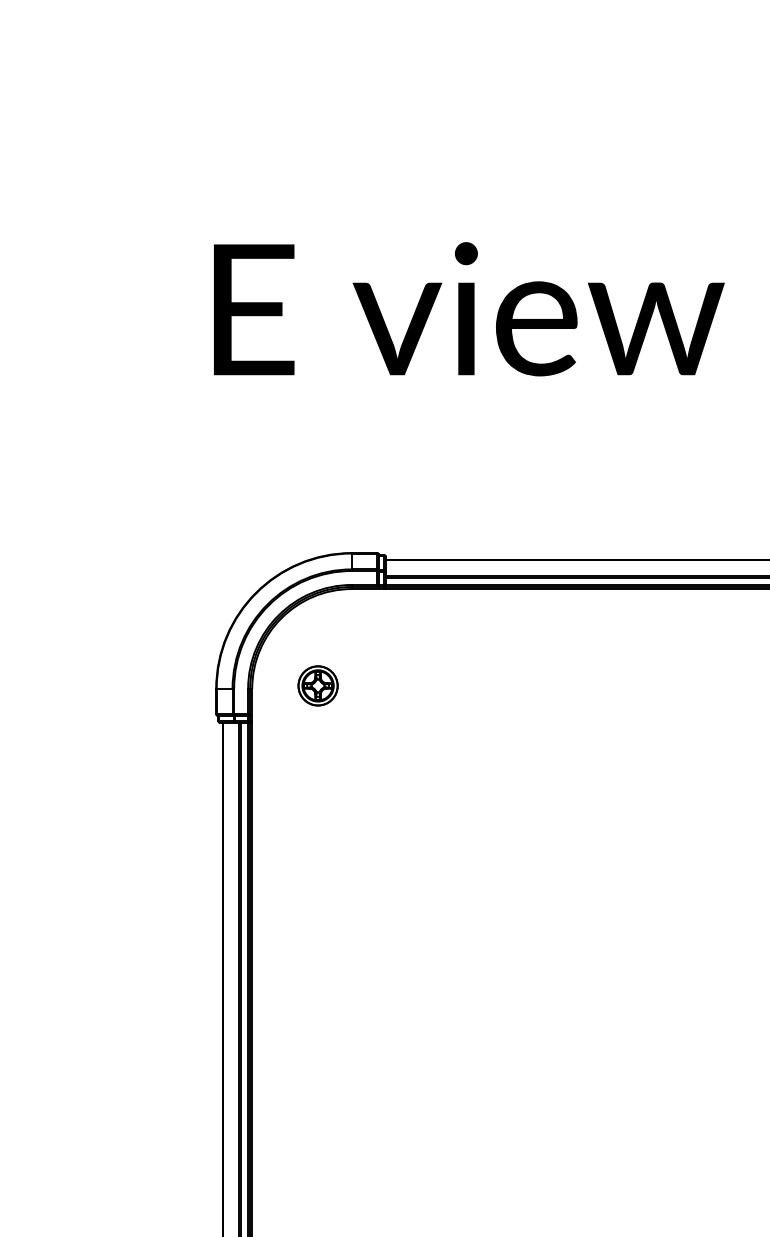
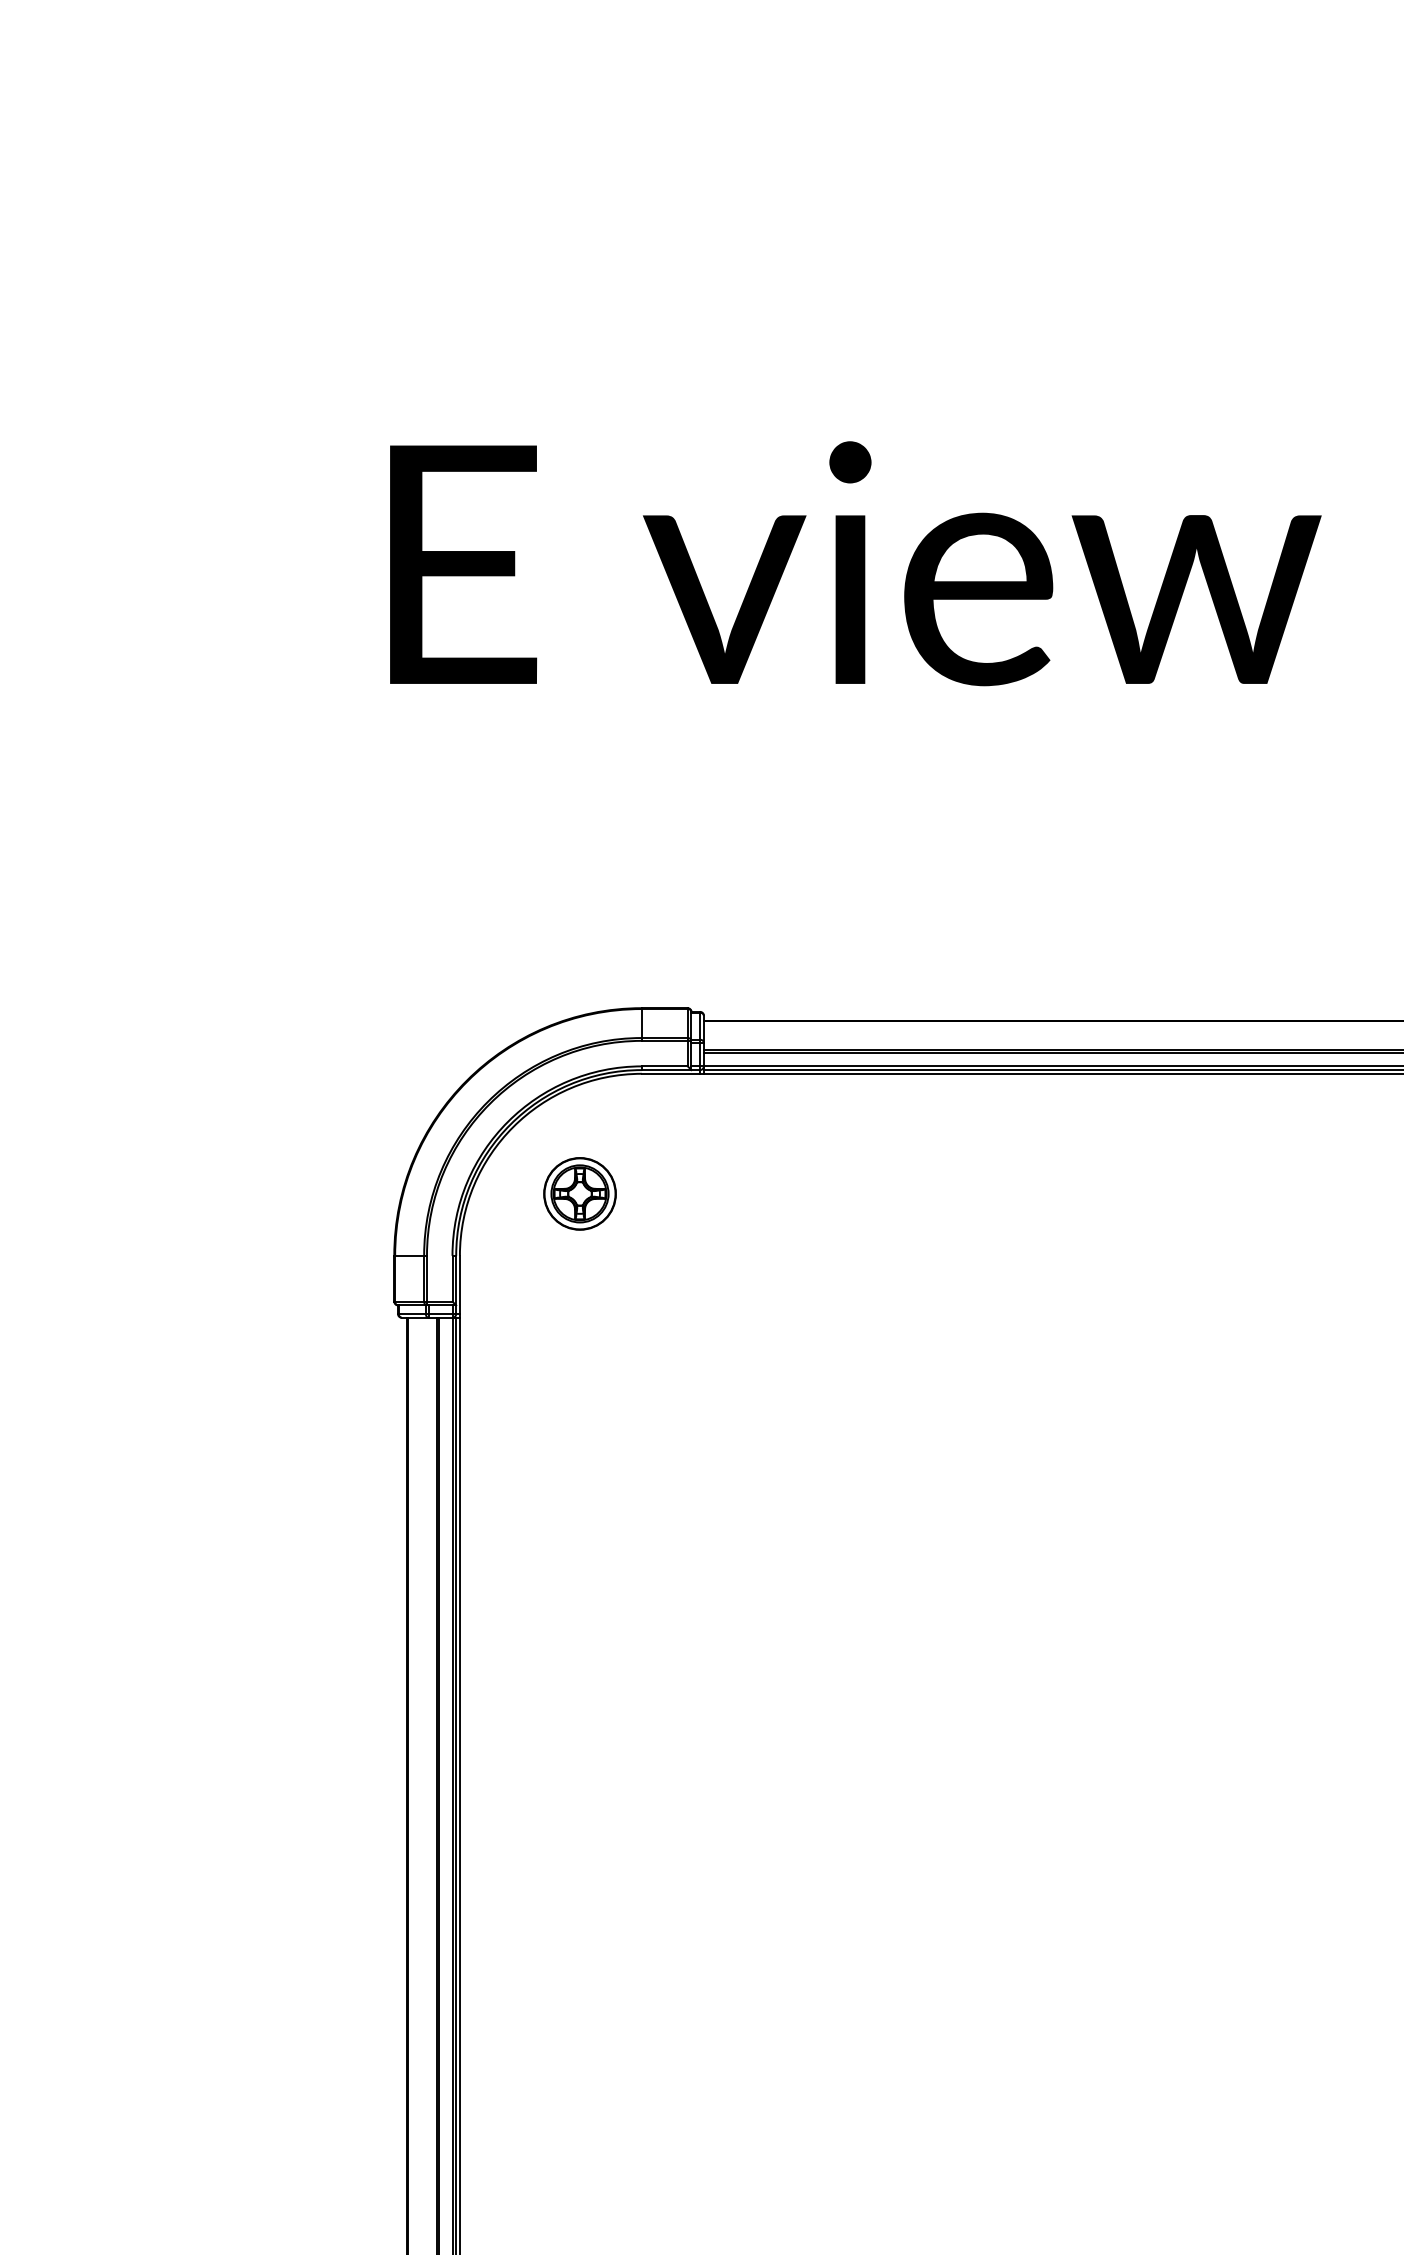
part: (317, 685) -> (578, 1193), moved

